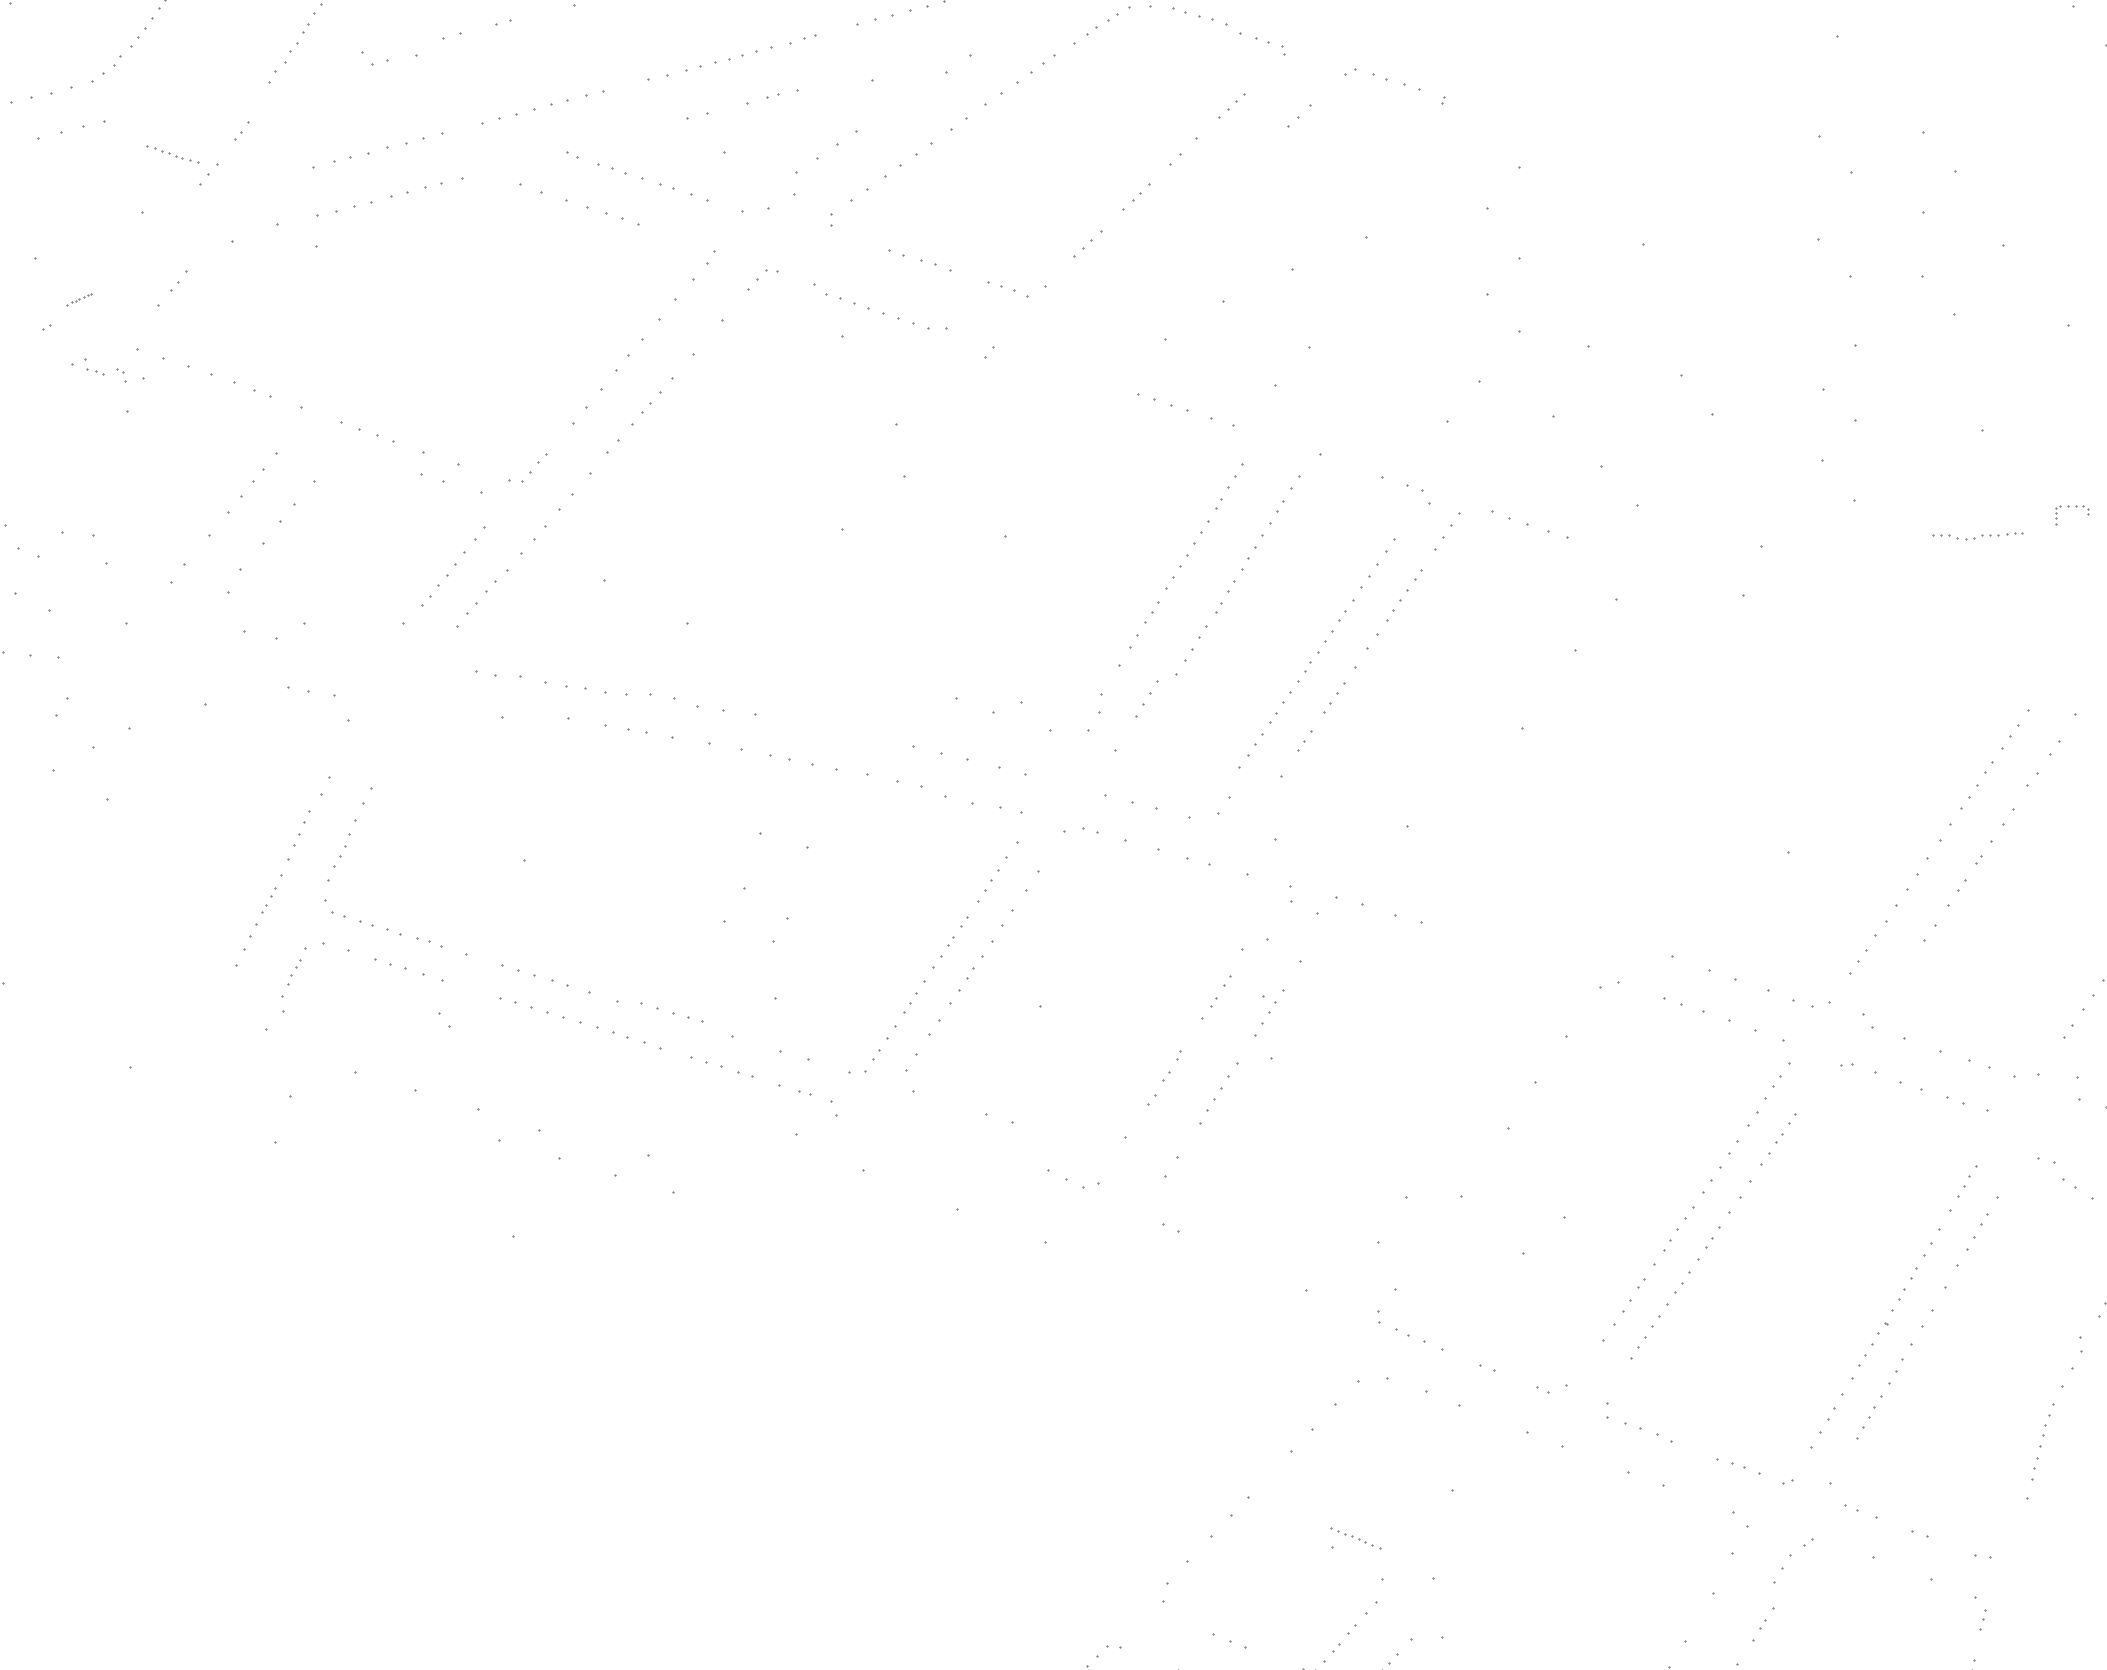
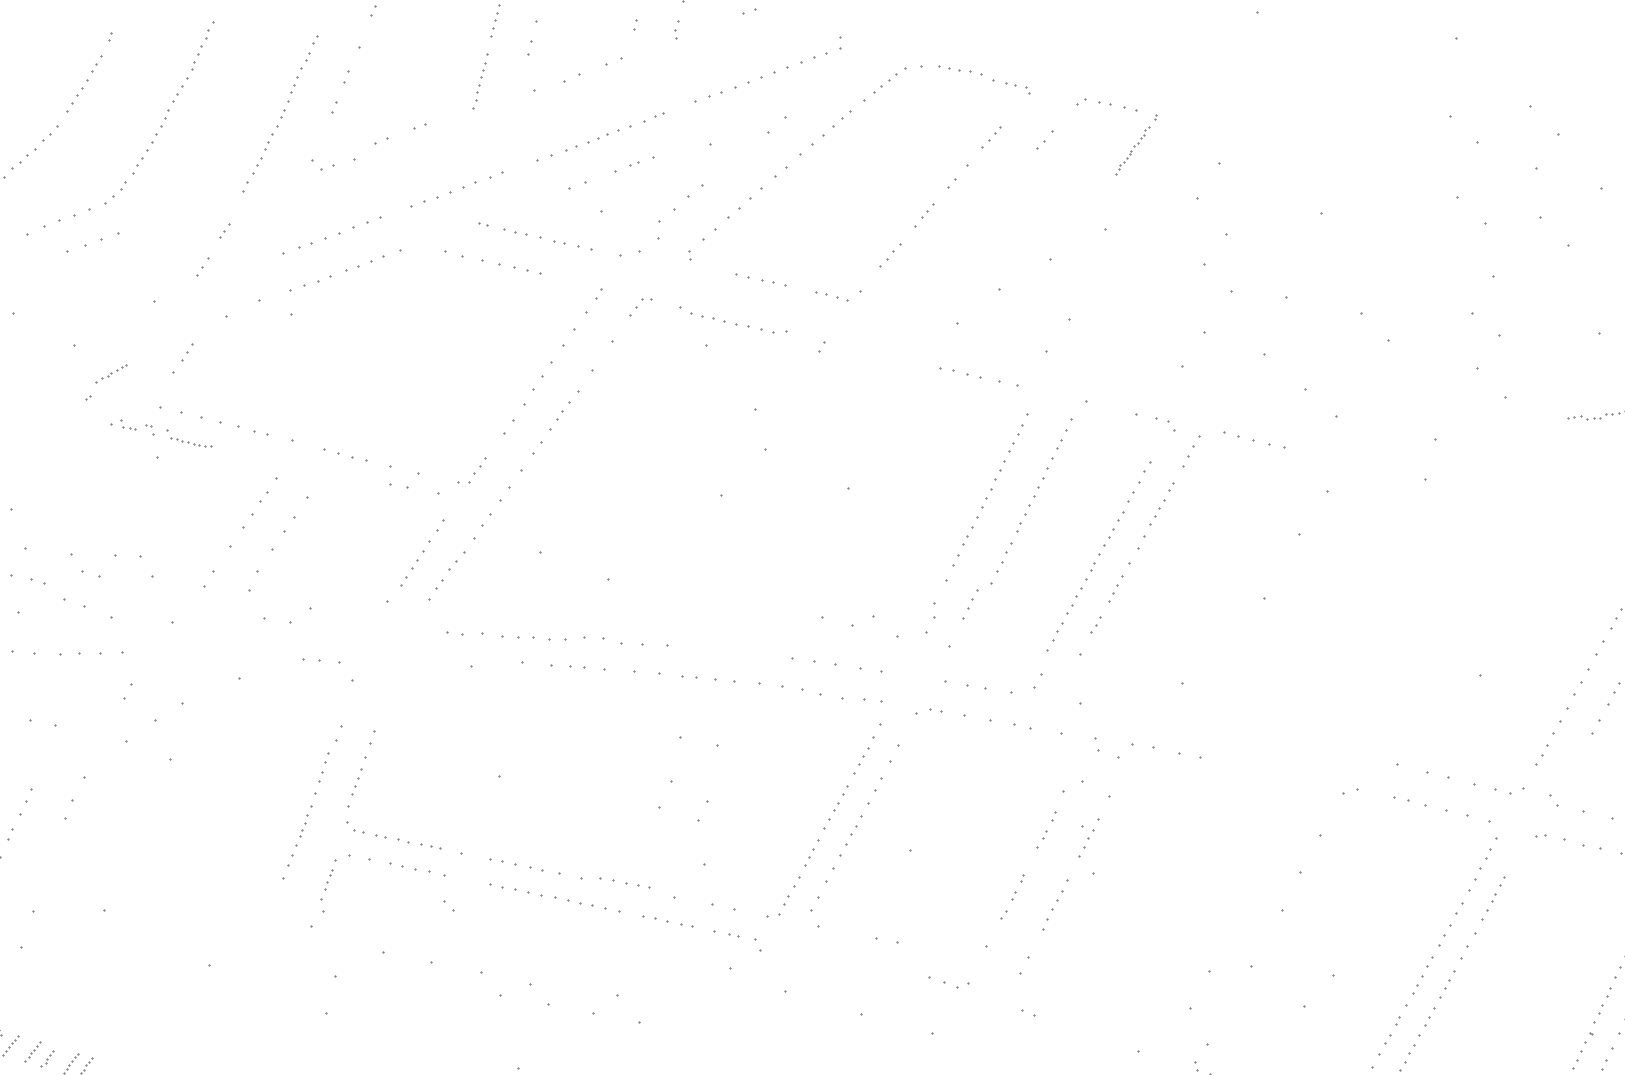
part: (1409, 140) -> (1132, 150), added
part: (172, 154) -> (191, 442), moved
part: (79, 299) -> (111, 373), size x1.67

